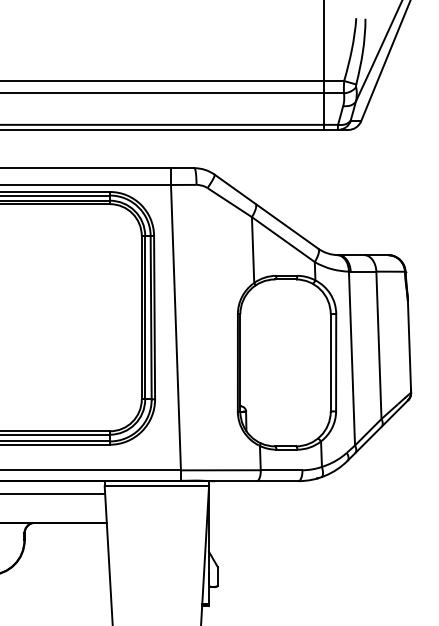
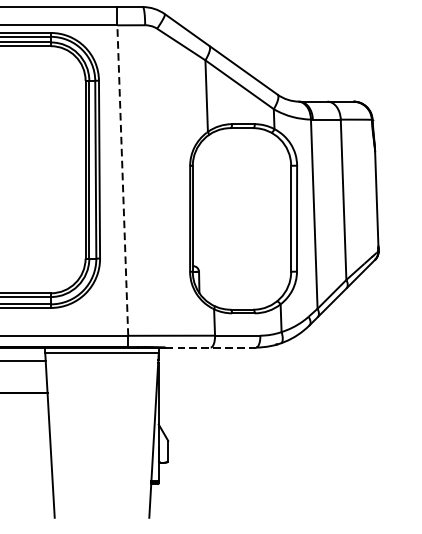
line: (175, 327) -> (122, 180), solid -> dashed
line: (256, 481) -> (210, 347), solid -> dashed

